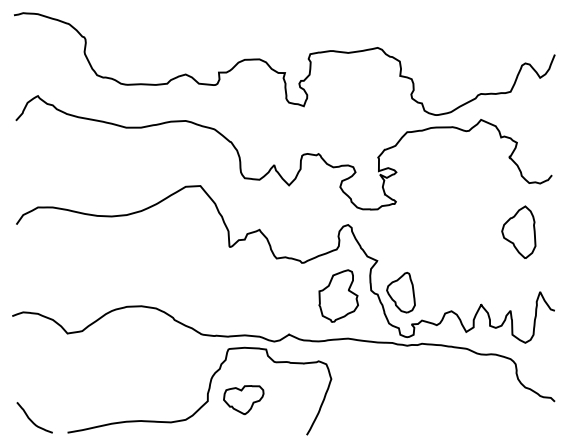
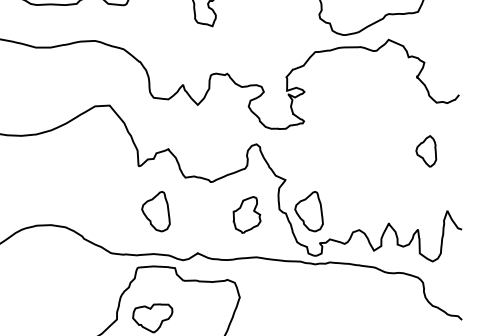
part: (518, 231) -> (425, 150), size x0.6
part: (246, 292) -> (155, 211), added
part: (338, 295) -> (246, 214), size x0.7

